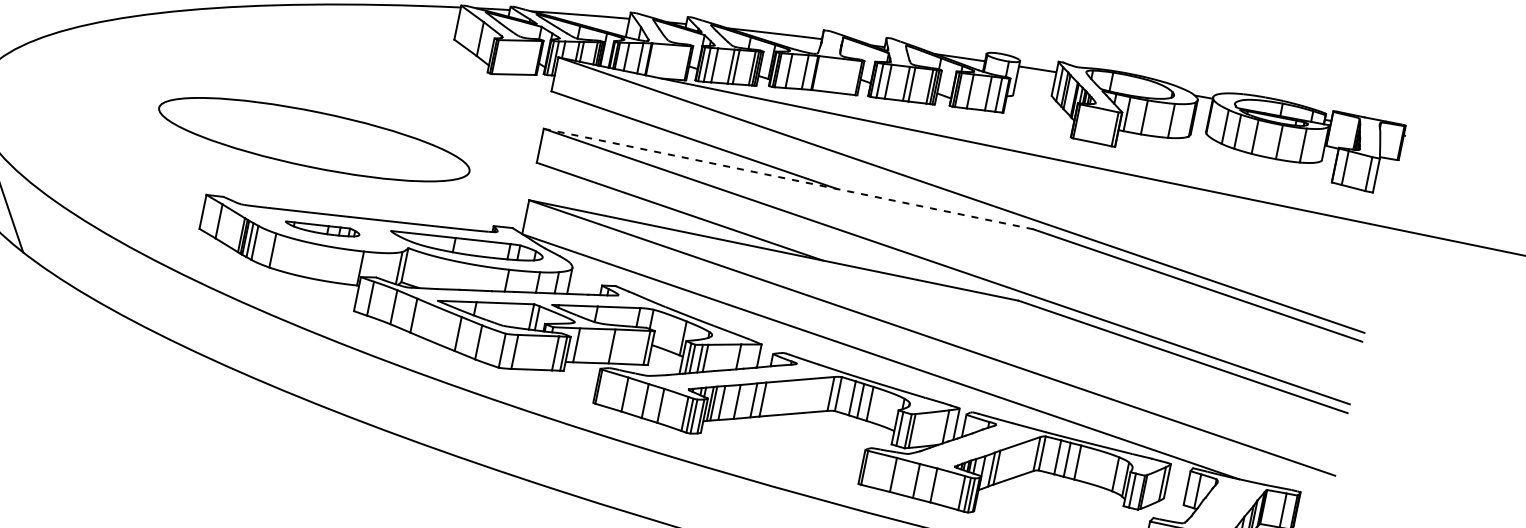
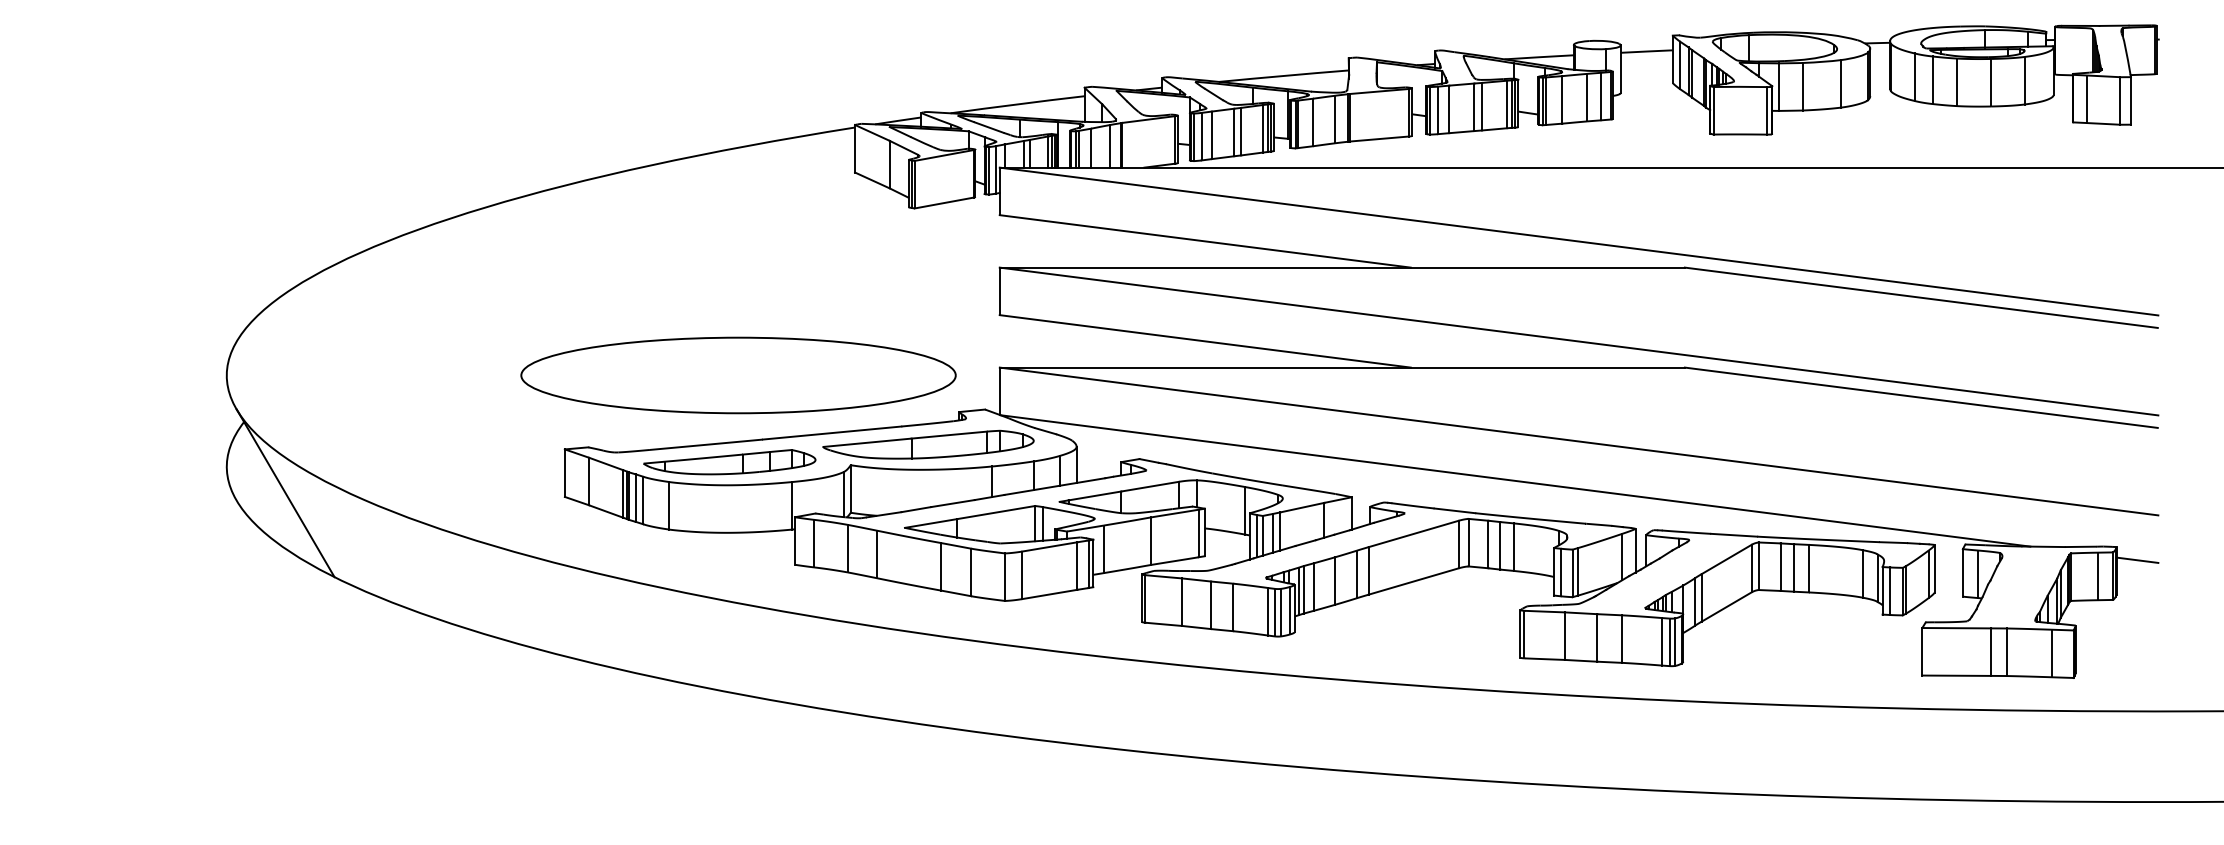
part: (314, 139) -> (738, 375), moved
line: (788, 178) -> (1342, 267), dashed -> solid
part: (322, 228) -> (729, 462), size x1.67
line: (1313, 504) -> (2137, 559), added

